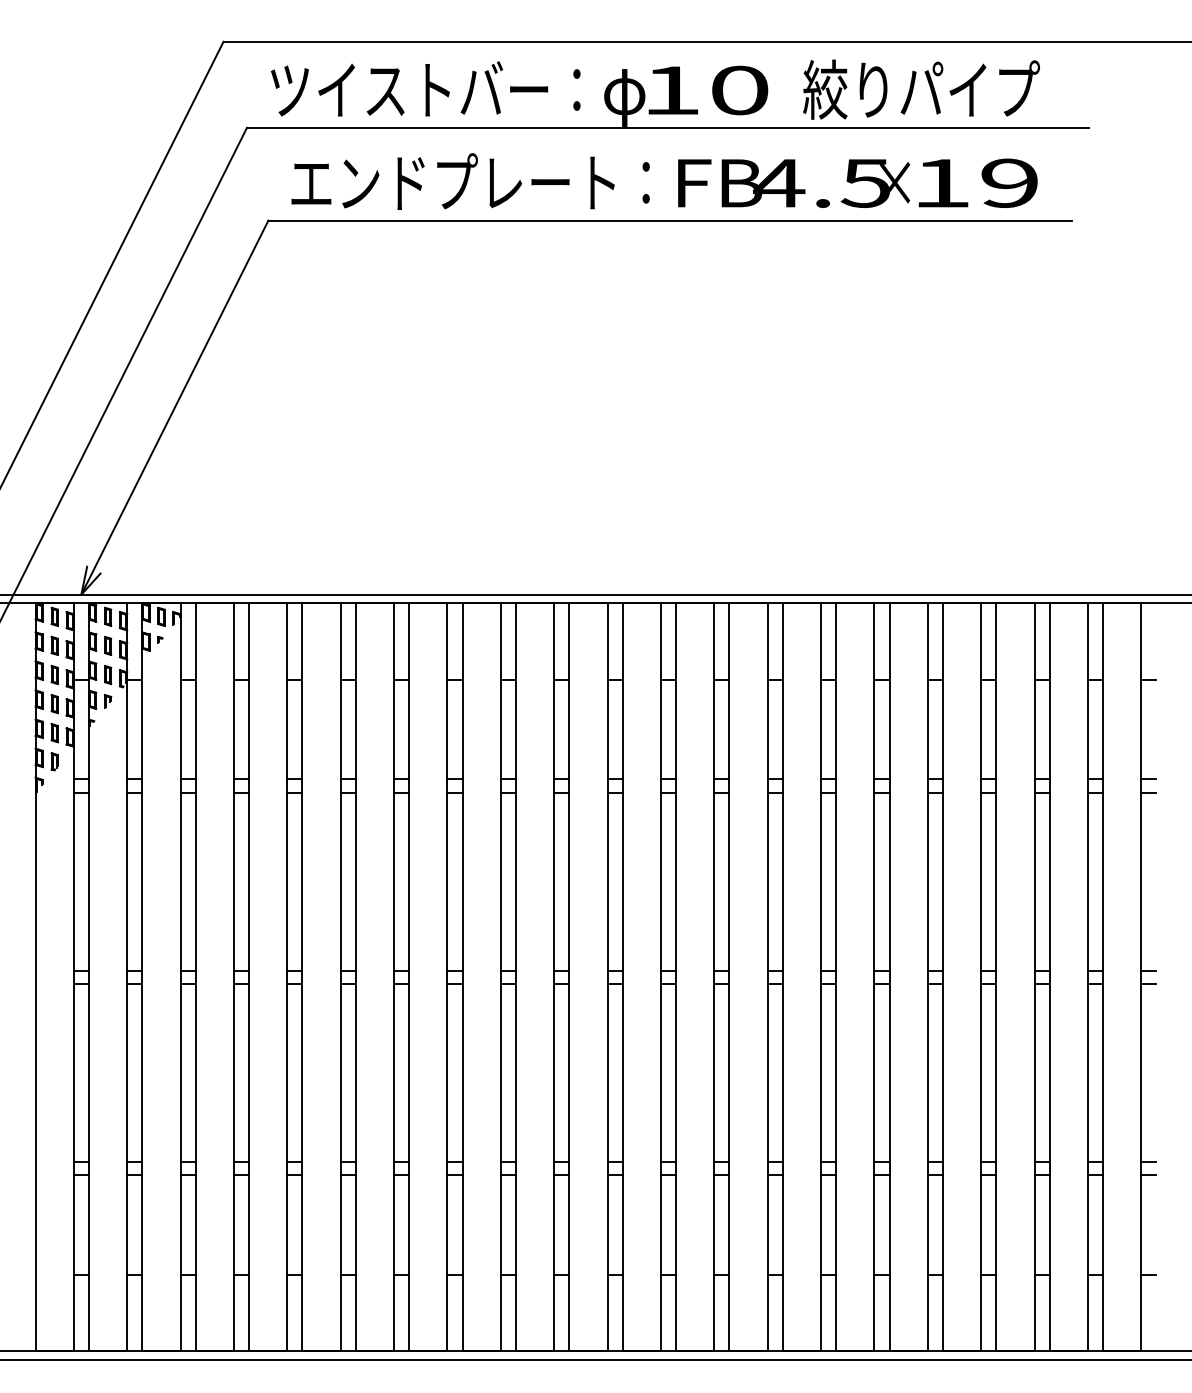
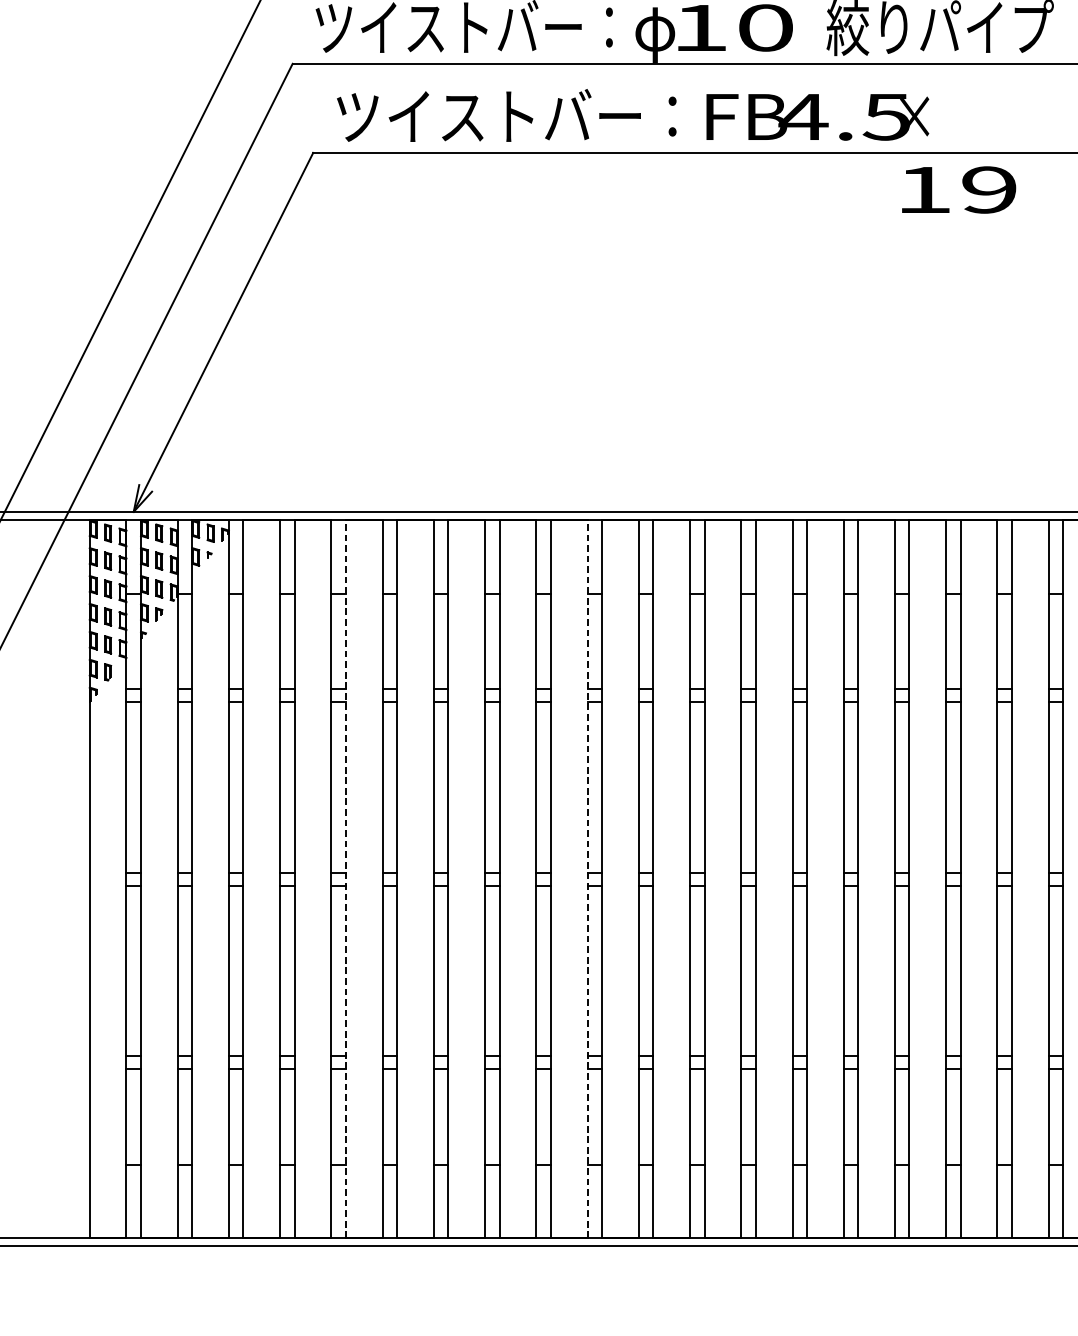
text: (470, 181) -> (507, 115), エンドプレート： -> ツイストバー：
text: (977, 182) -> (958, 189), moved
line: (302, 977) -> (345, 879), solid -> dashed
line: (554, 977) -> (587, 879), solid -> dashed

